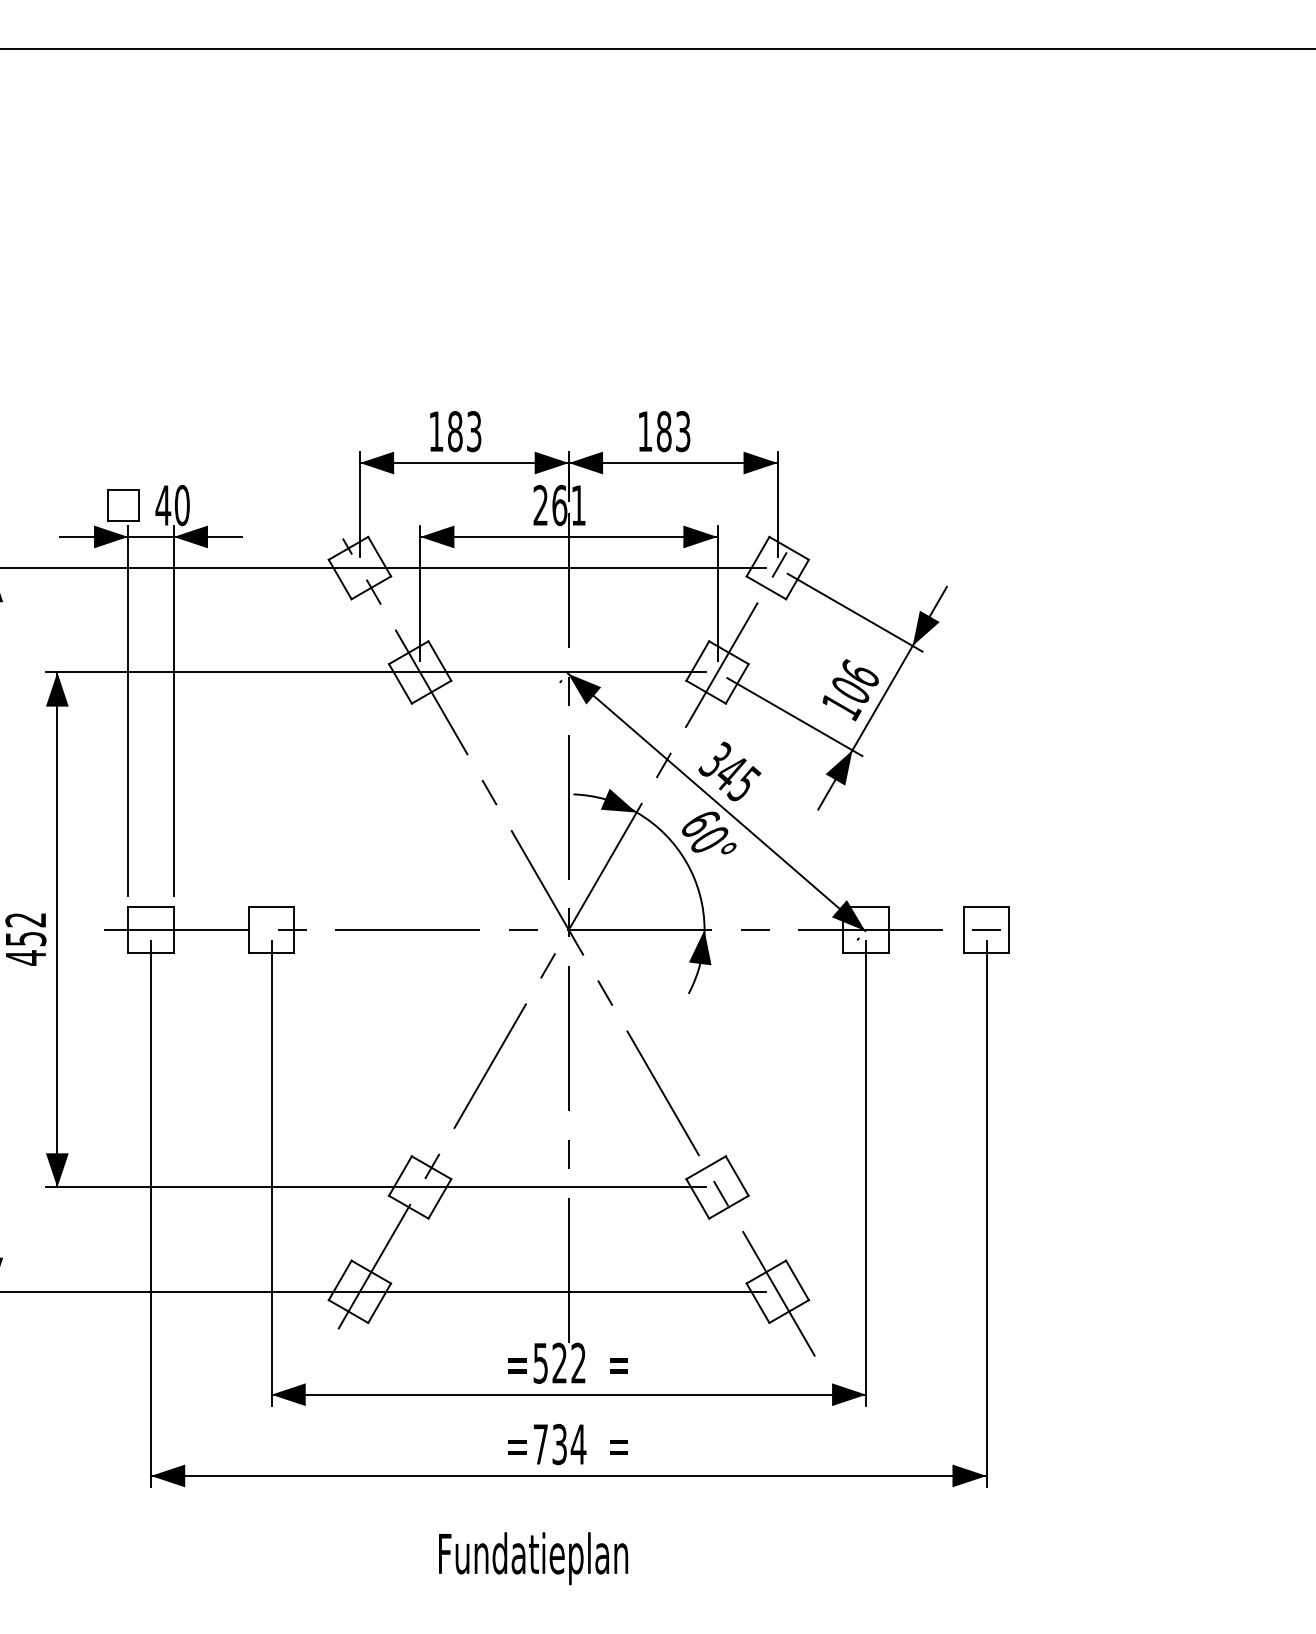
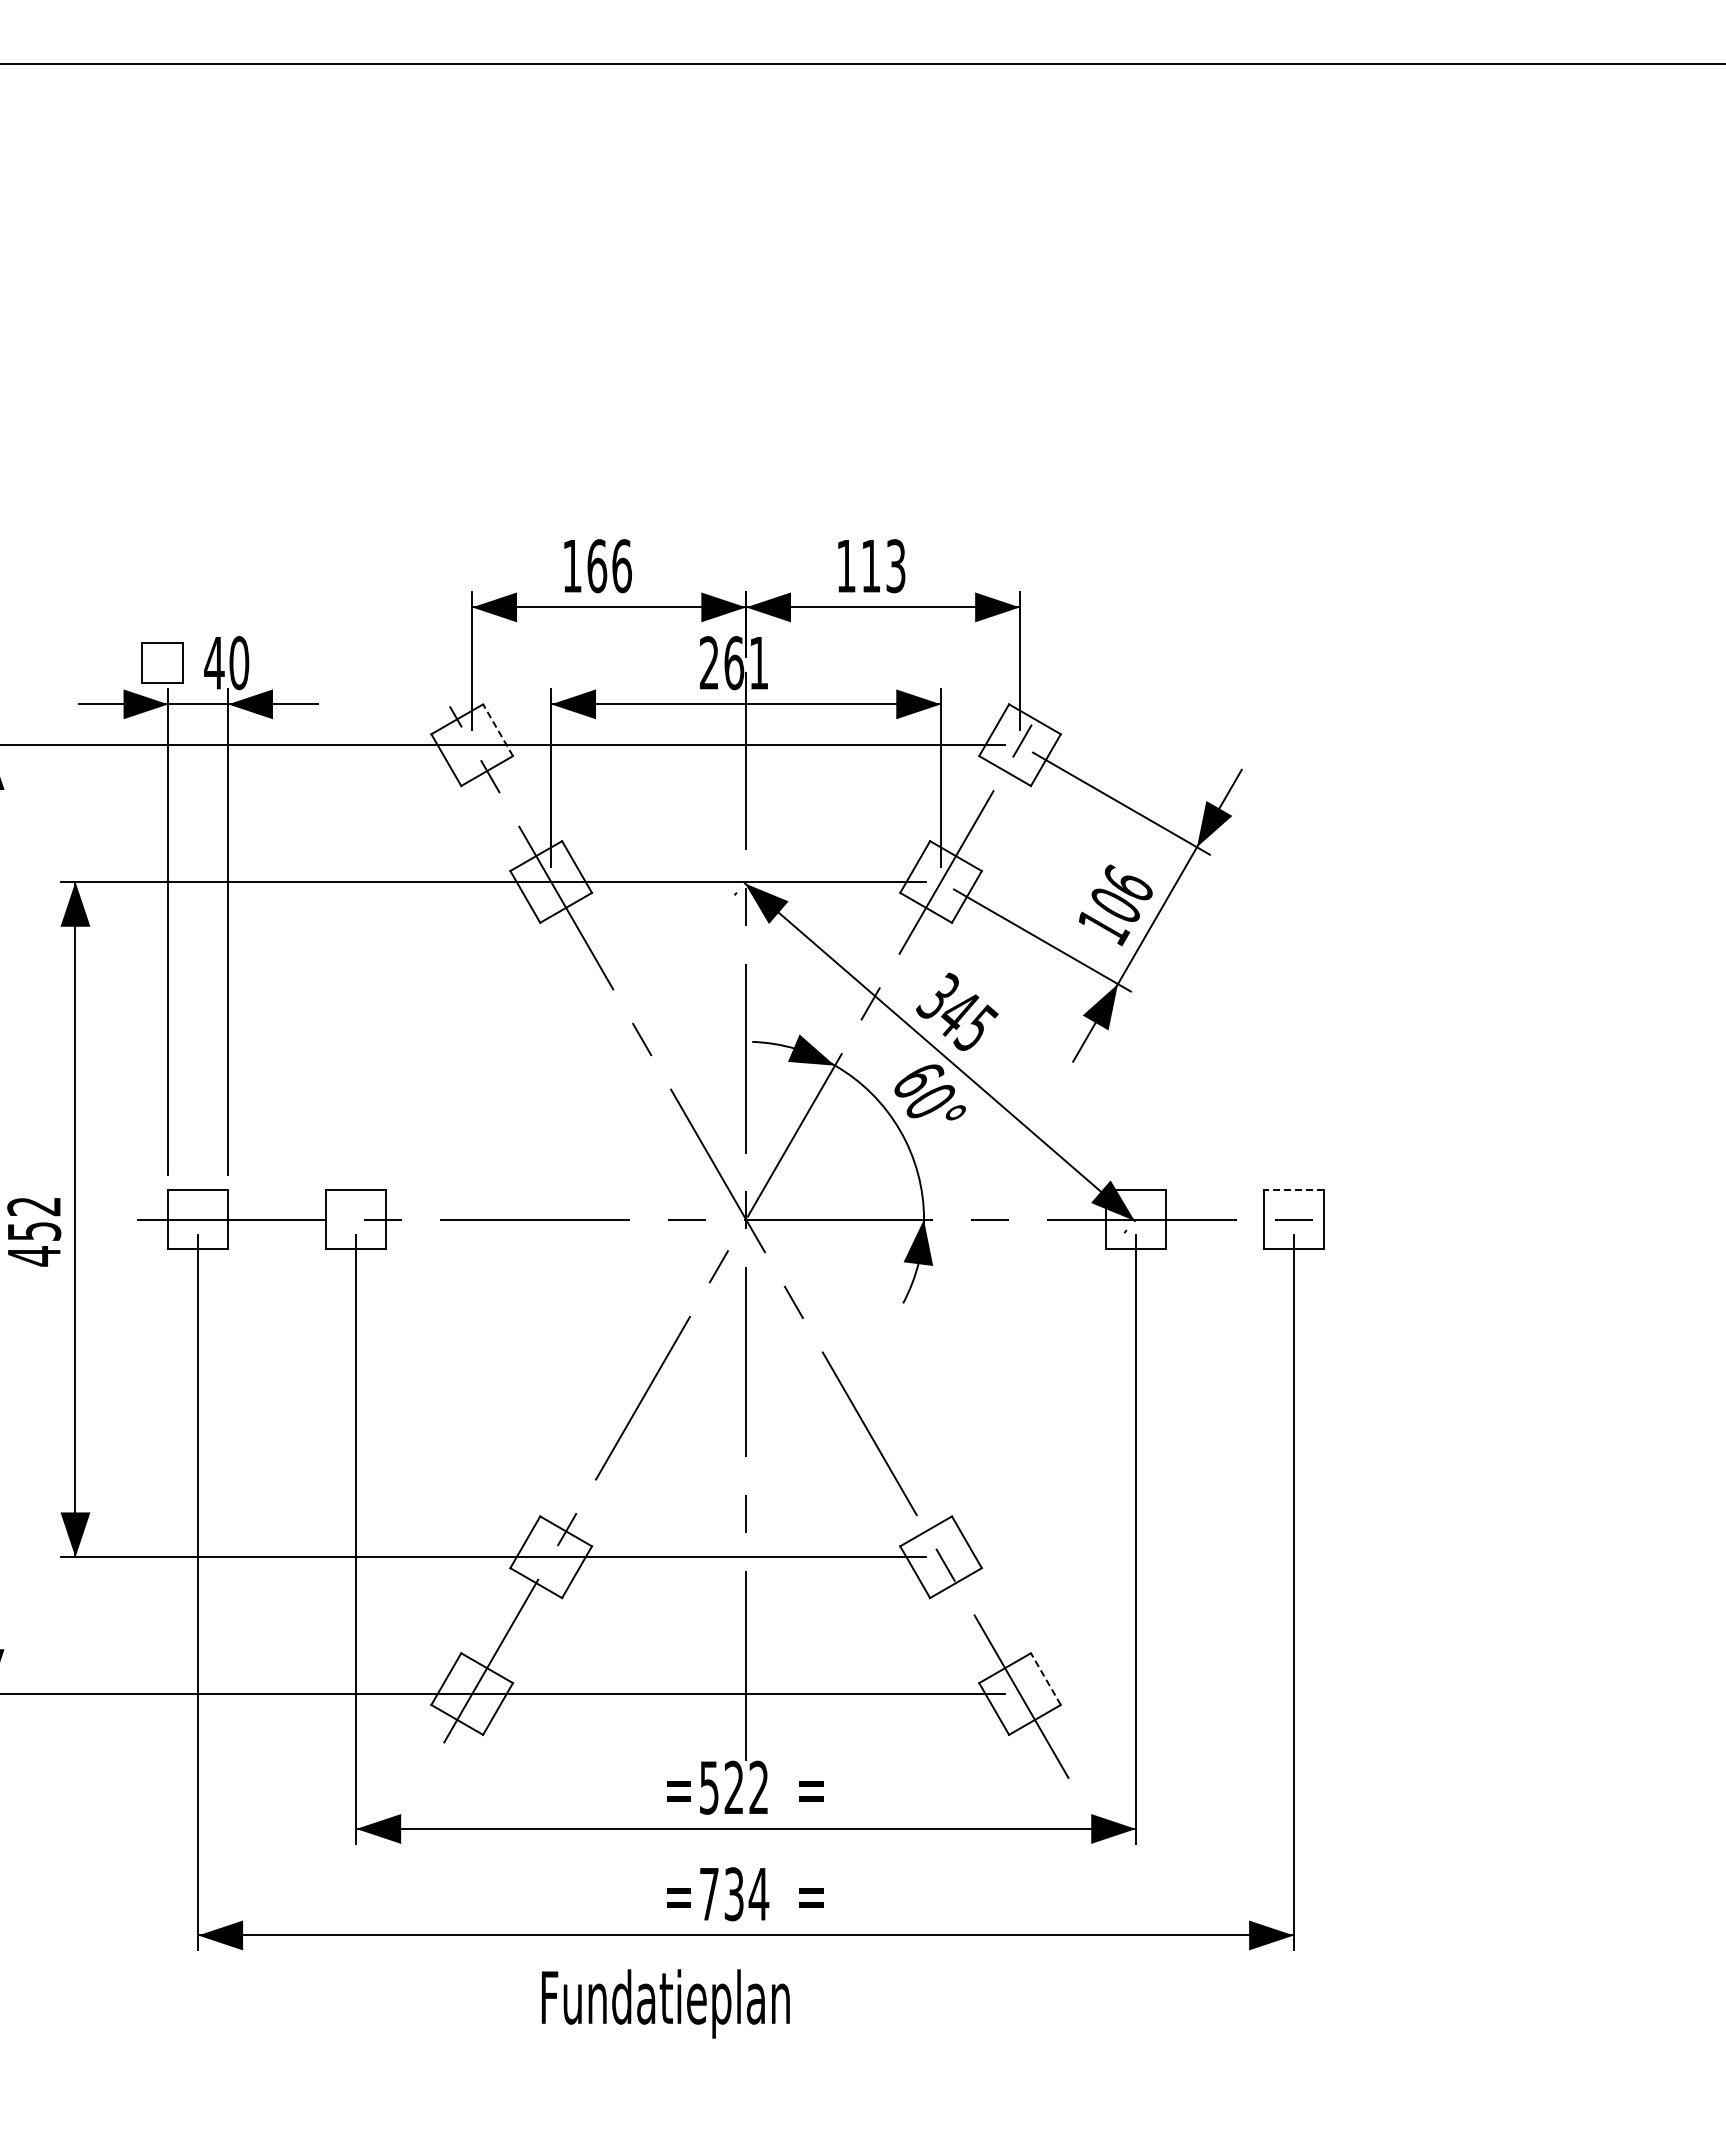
text: (464, 431) -> (609, 566), 183 -> 166
text: (663, 431) -> (870, 566), 183 -> 113
line: (379, 556) -> (498, 730), solid -> dashed
line: (986, 906) -> (1293, 1189), solid -> dashed
line: (797, 1280) -> (1045, 1679), solid -> dashed
text: (533, 1558) -> (665, 2003), moved

